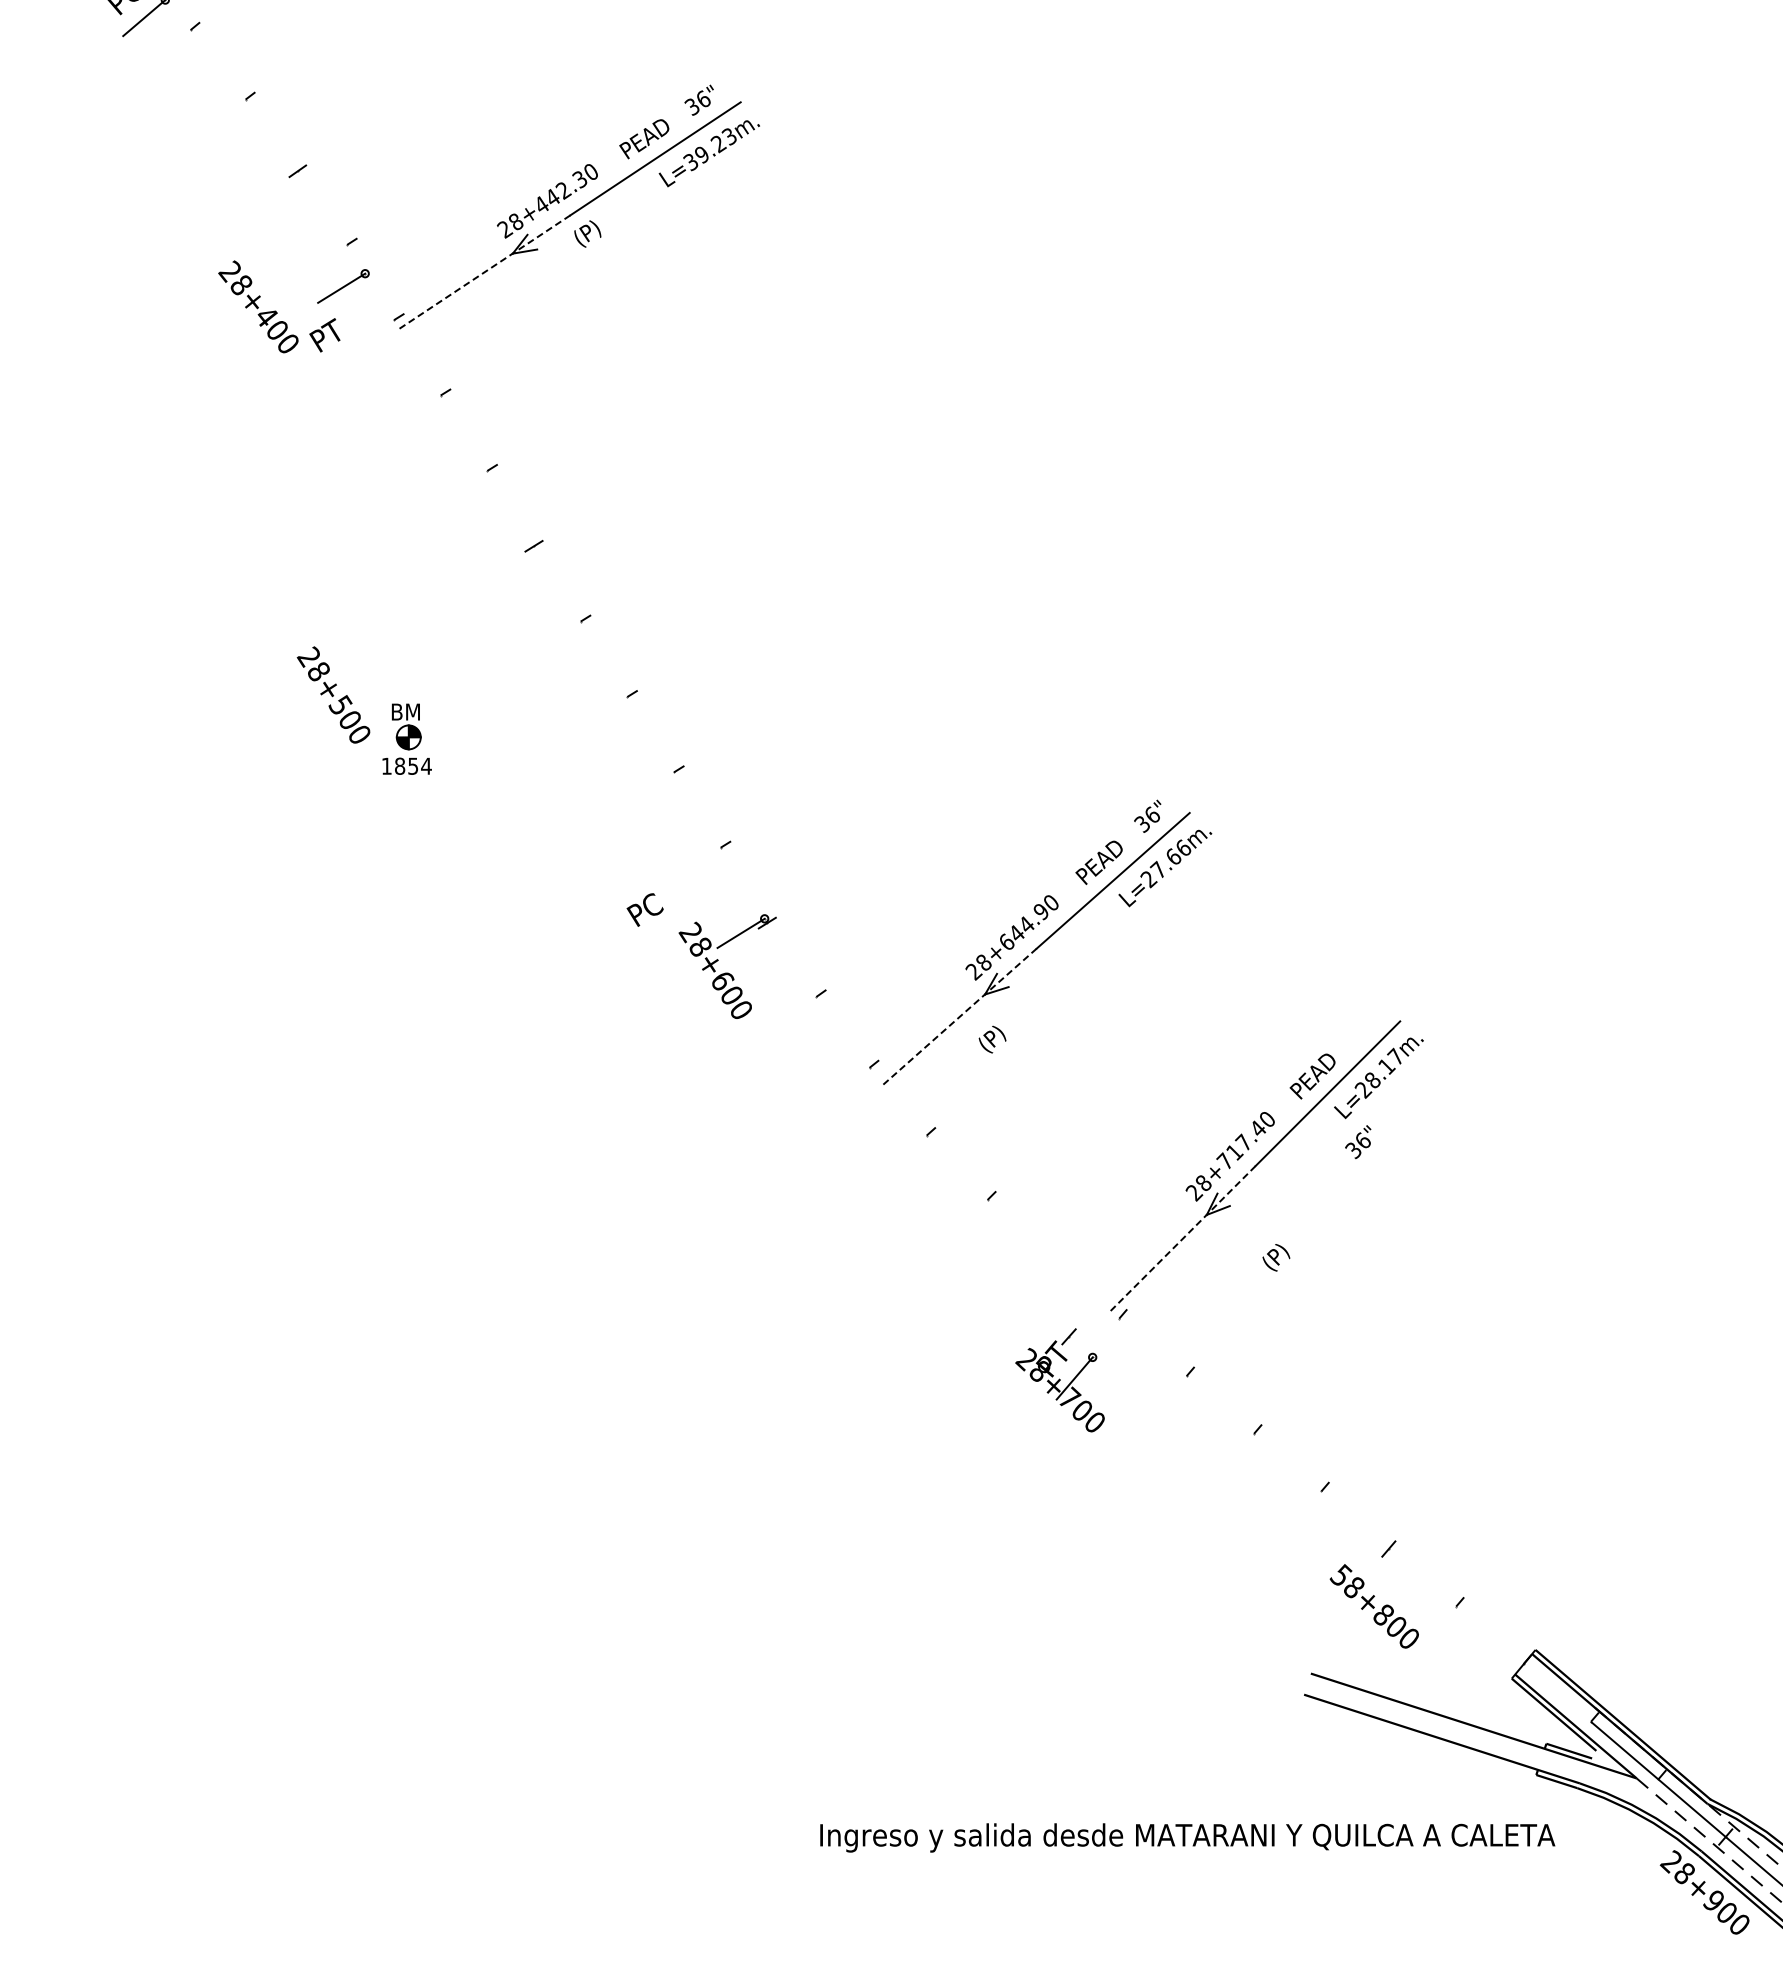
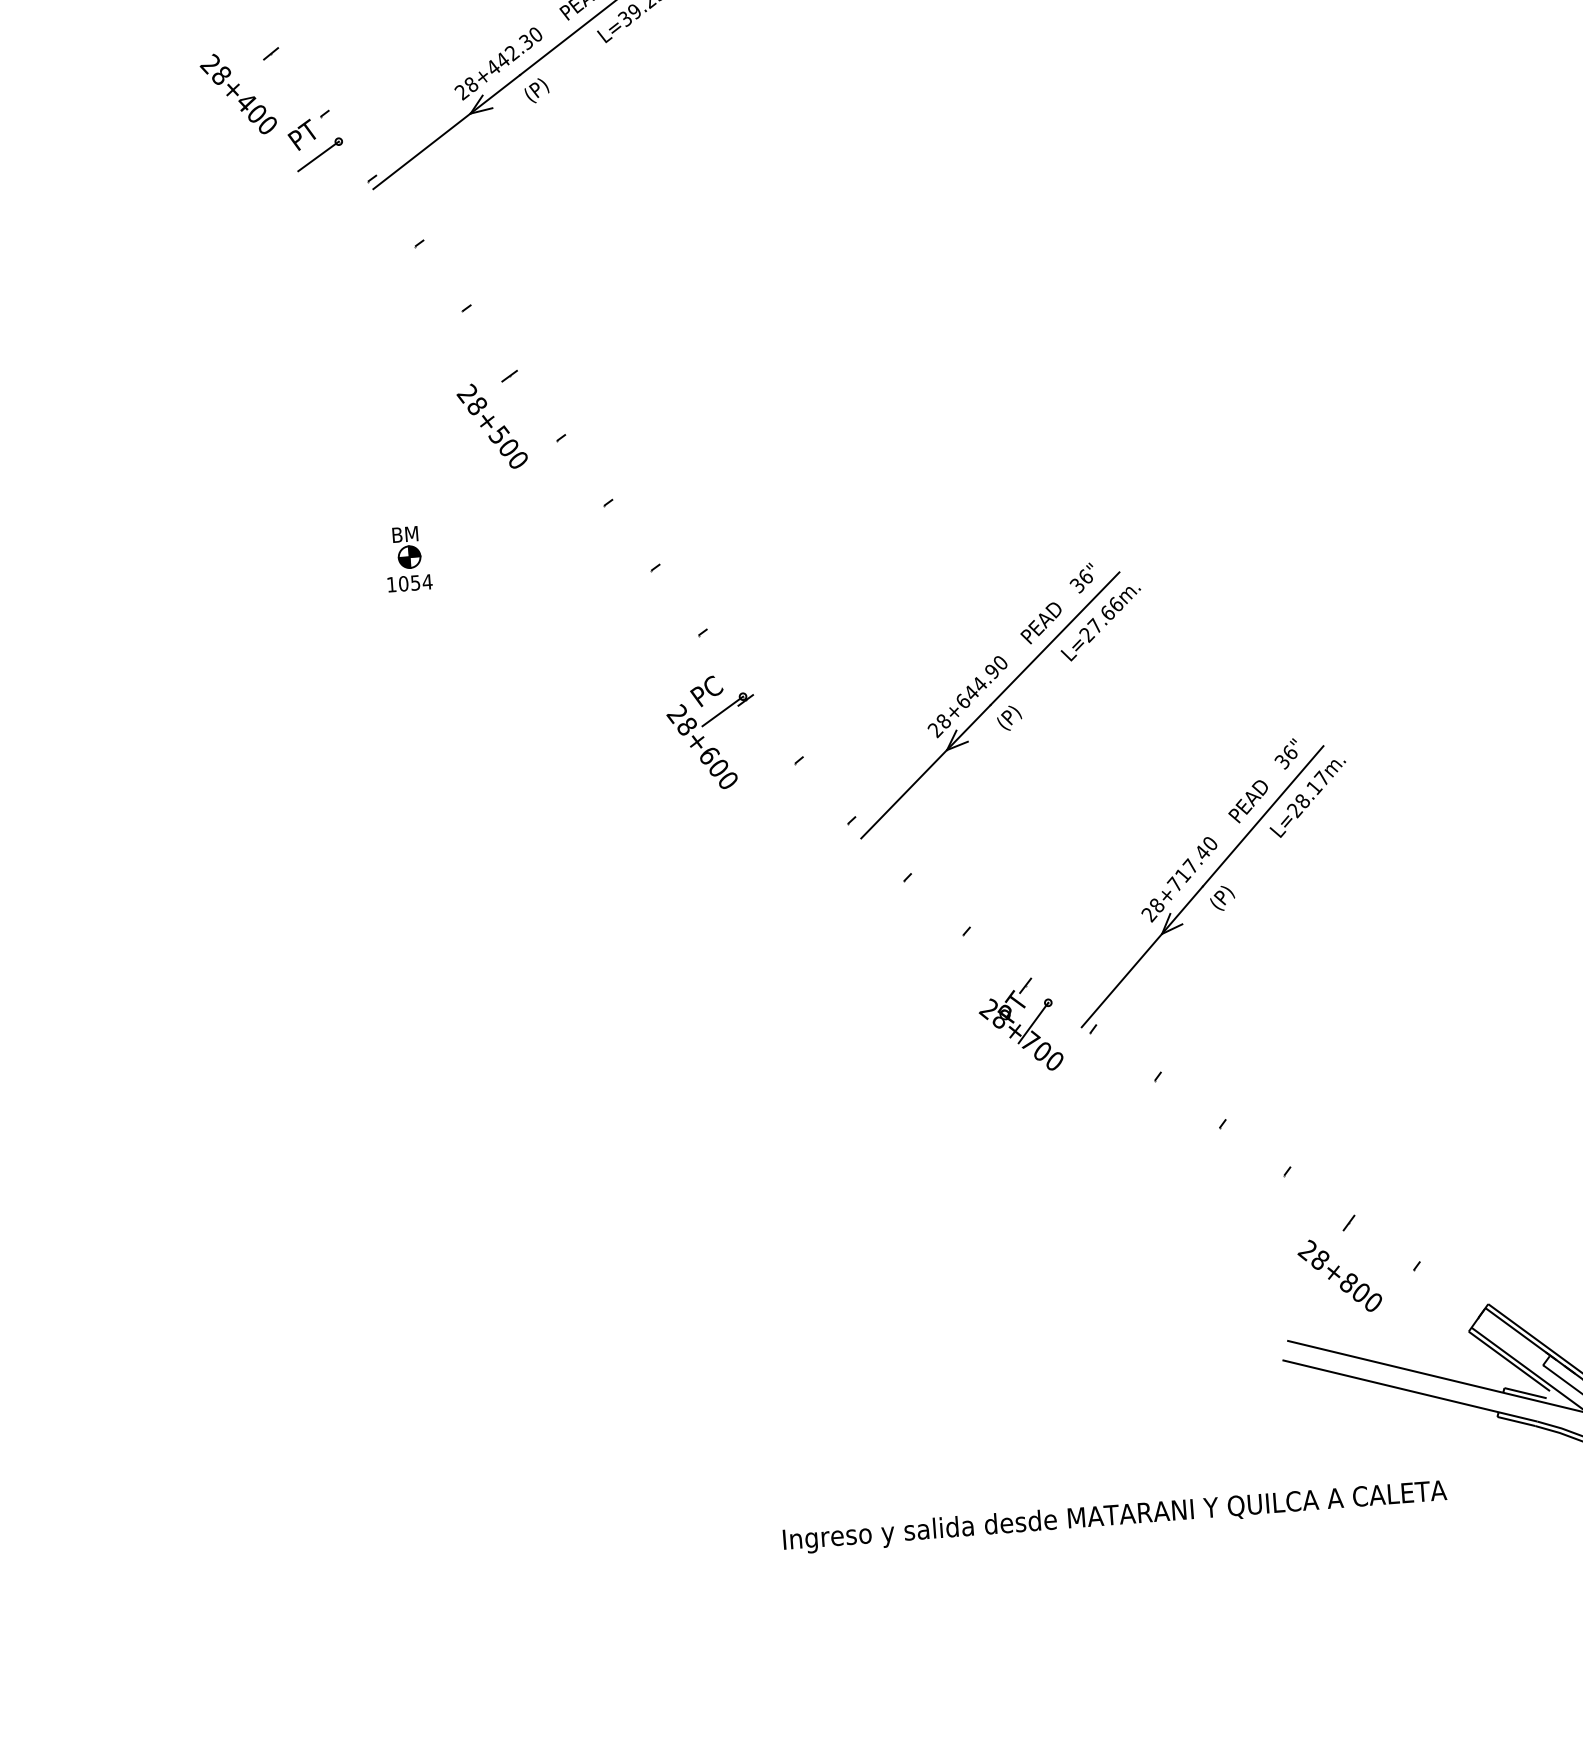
line: (484, 272) -> (446, 132), dashed -> solid
text: (258, 306) -> (238, 93), moved
text: (324, 335) -> (301, 135), moved
text: (333, 694) -> (492, 425), moved
text: (399, 766) -> (403, 584), 1854 -> 1054
text: (644, 909) -> (706, 691), moved
line: (959, 1016) -> (925, 771), dashed -> solid
text: (992, 1039) -> (1009, 718), moved
text: (1358, 1142) -> (1286, 754), moved
line: (1183, 1238) -> (1142, 956), dashed -> solid
text: (1276, 1257) -> (1222, 898), moved
part: (1059, 1380) -> (1019, 1025), moved
text: (1340, 1575) -> (1307, 1250), 58+800 -> 28+800
text: (1187, 1837) -> (1114, 1516), moved

